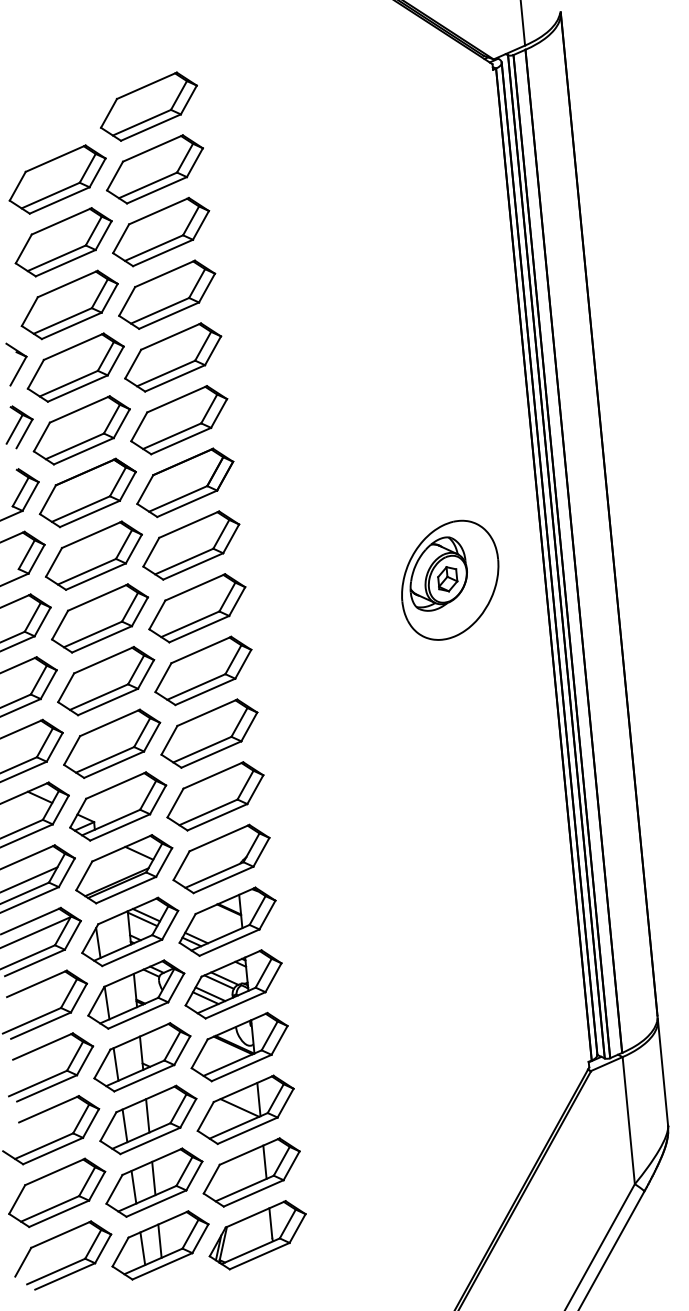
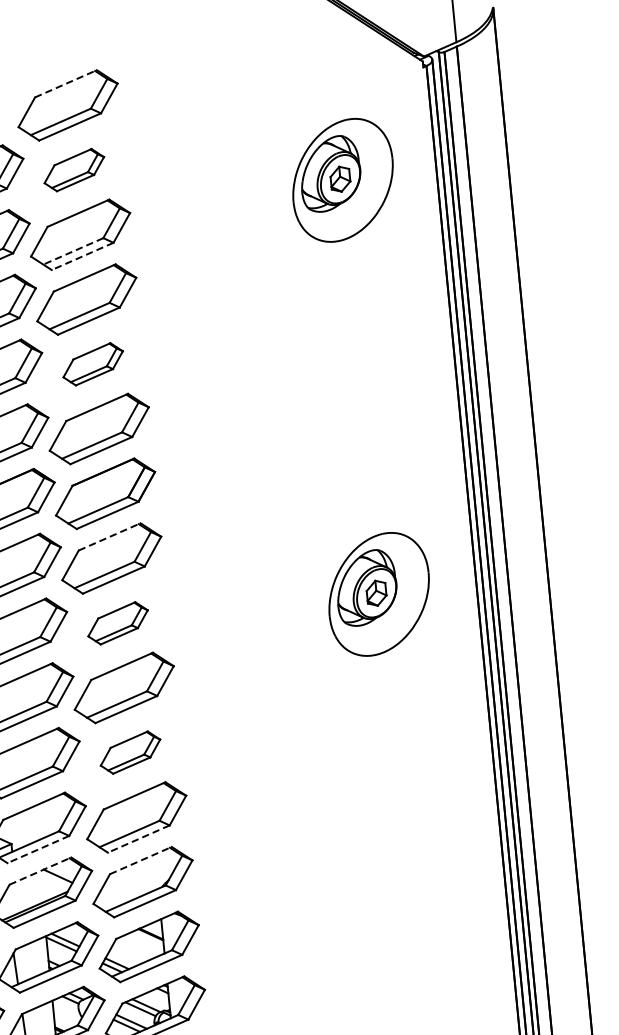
line: (146, 85) -> (65, 83), solid -> dashed
part: (154, 169) -> (73, 170), size x0.6
part: (415, 178) -> (343, 179), added
line: (154, 248) -> (73, 251), solid -> dashed
line: (163, 252) -> (83, 255), solid -> dashed
part: (173, 357) -> (93, 364), size x0.6
line: (189, 524) -> (109, 536), solid -> dashed
part: (197, 608) -> (118, 623), size x0.6
part: (209, 733) -> (130, 752), size x0.6
line: (217, 817) -> (138, 839), solid -> dashed
line: (120, 827) -> (38, 849), solid -> dashed
line: (219, 838) -> (140, 860), solid -> dashed
line: (122, 848) -> (40, 871), solid -> dashed

